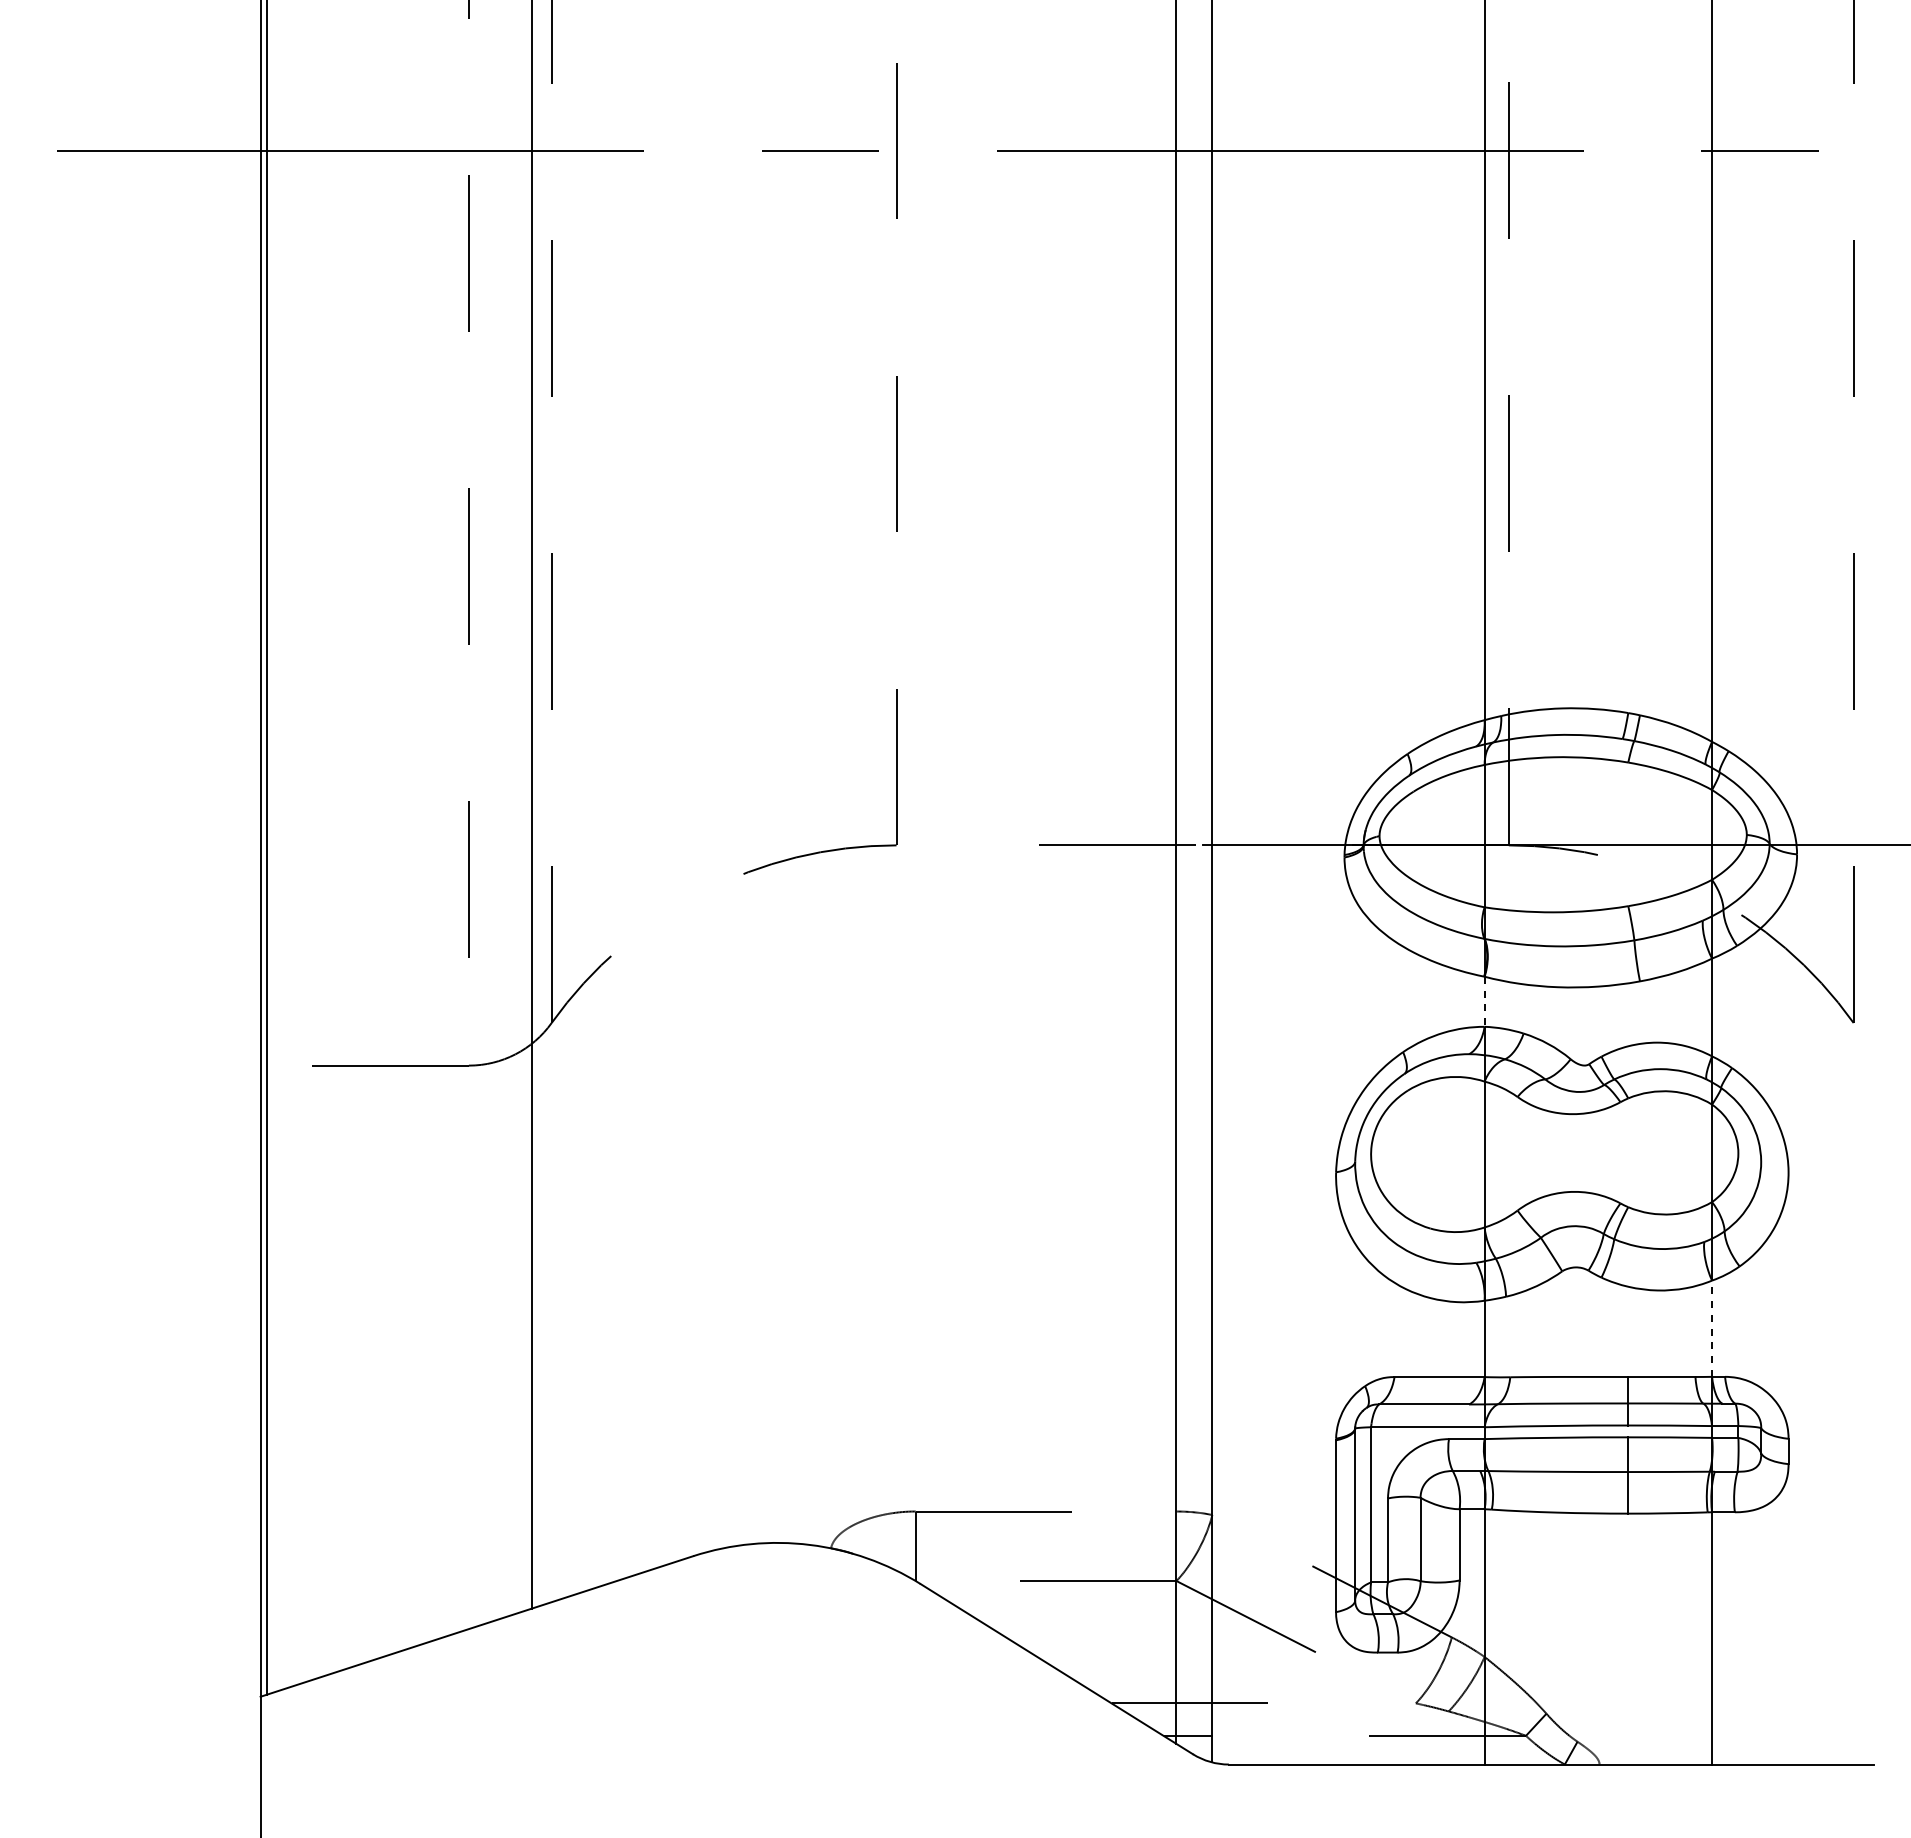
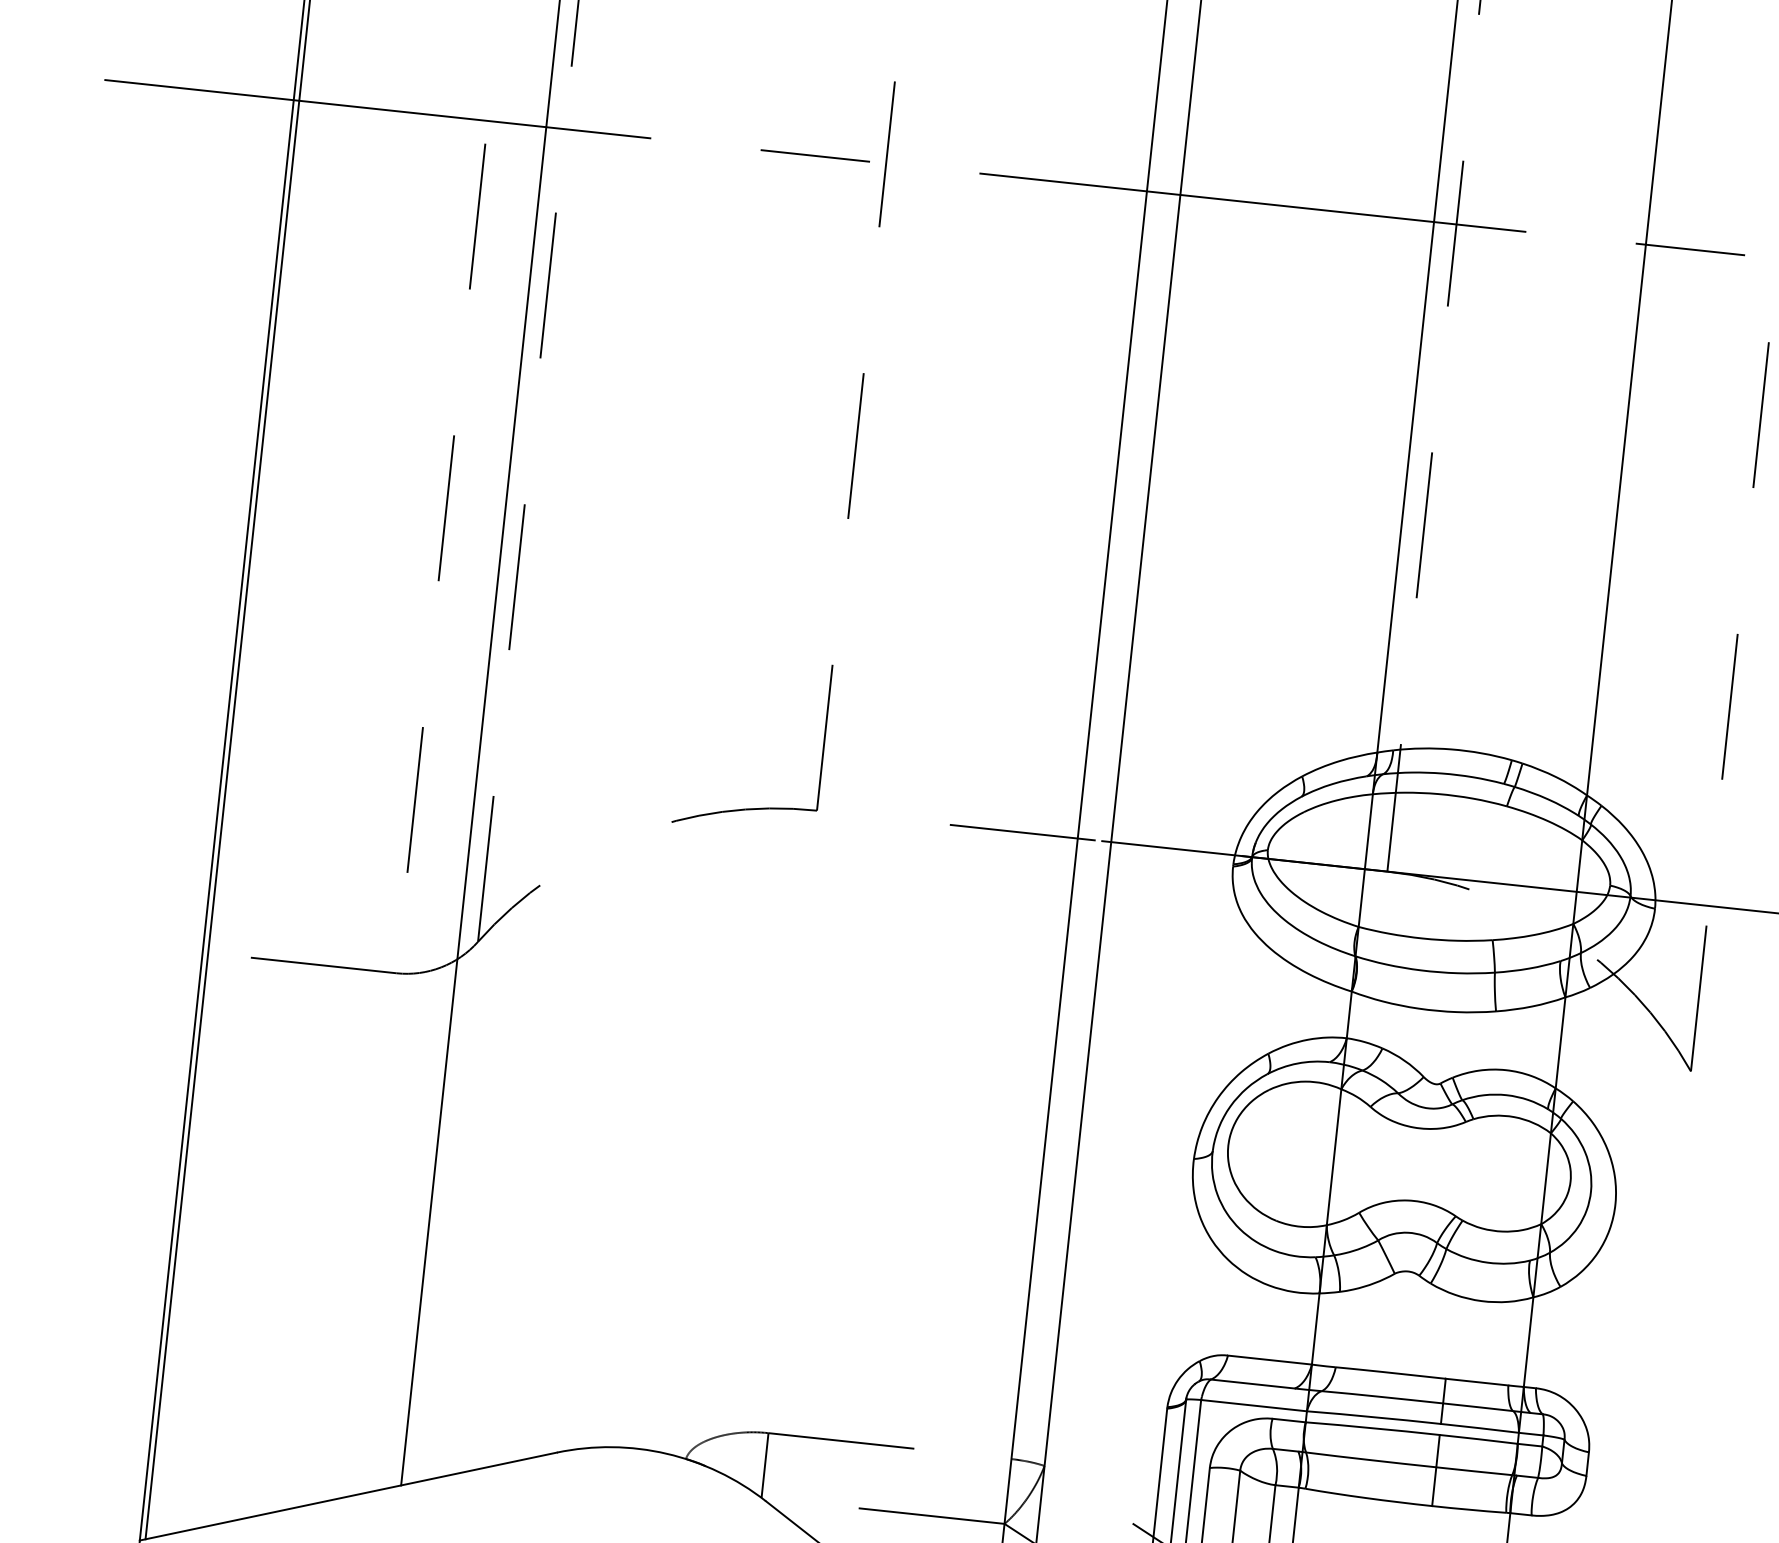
line: (1484, 1002) -> (1349, 1015), dashed -> solid
line: (1712, 1328) -> (1529, 1341), dashed -> solid

